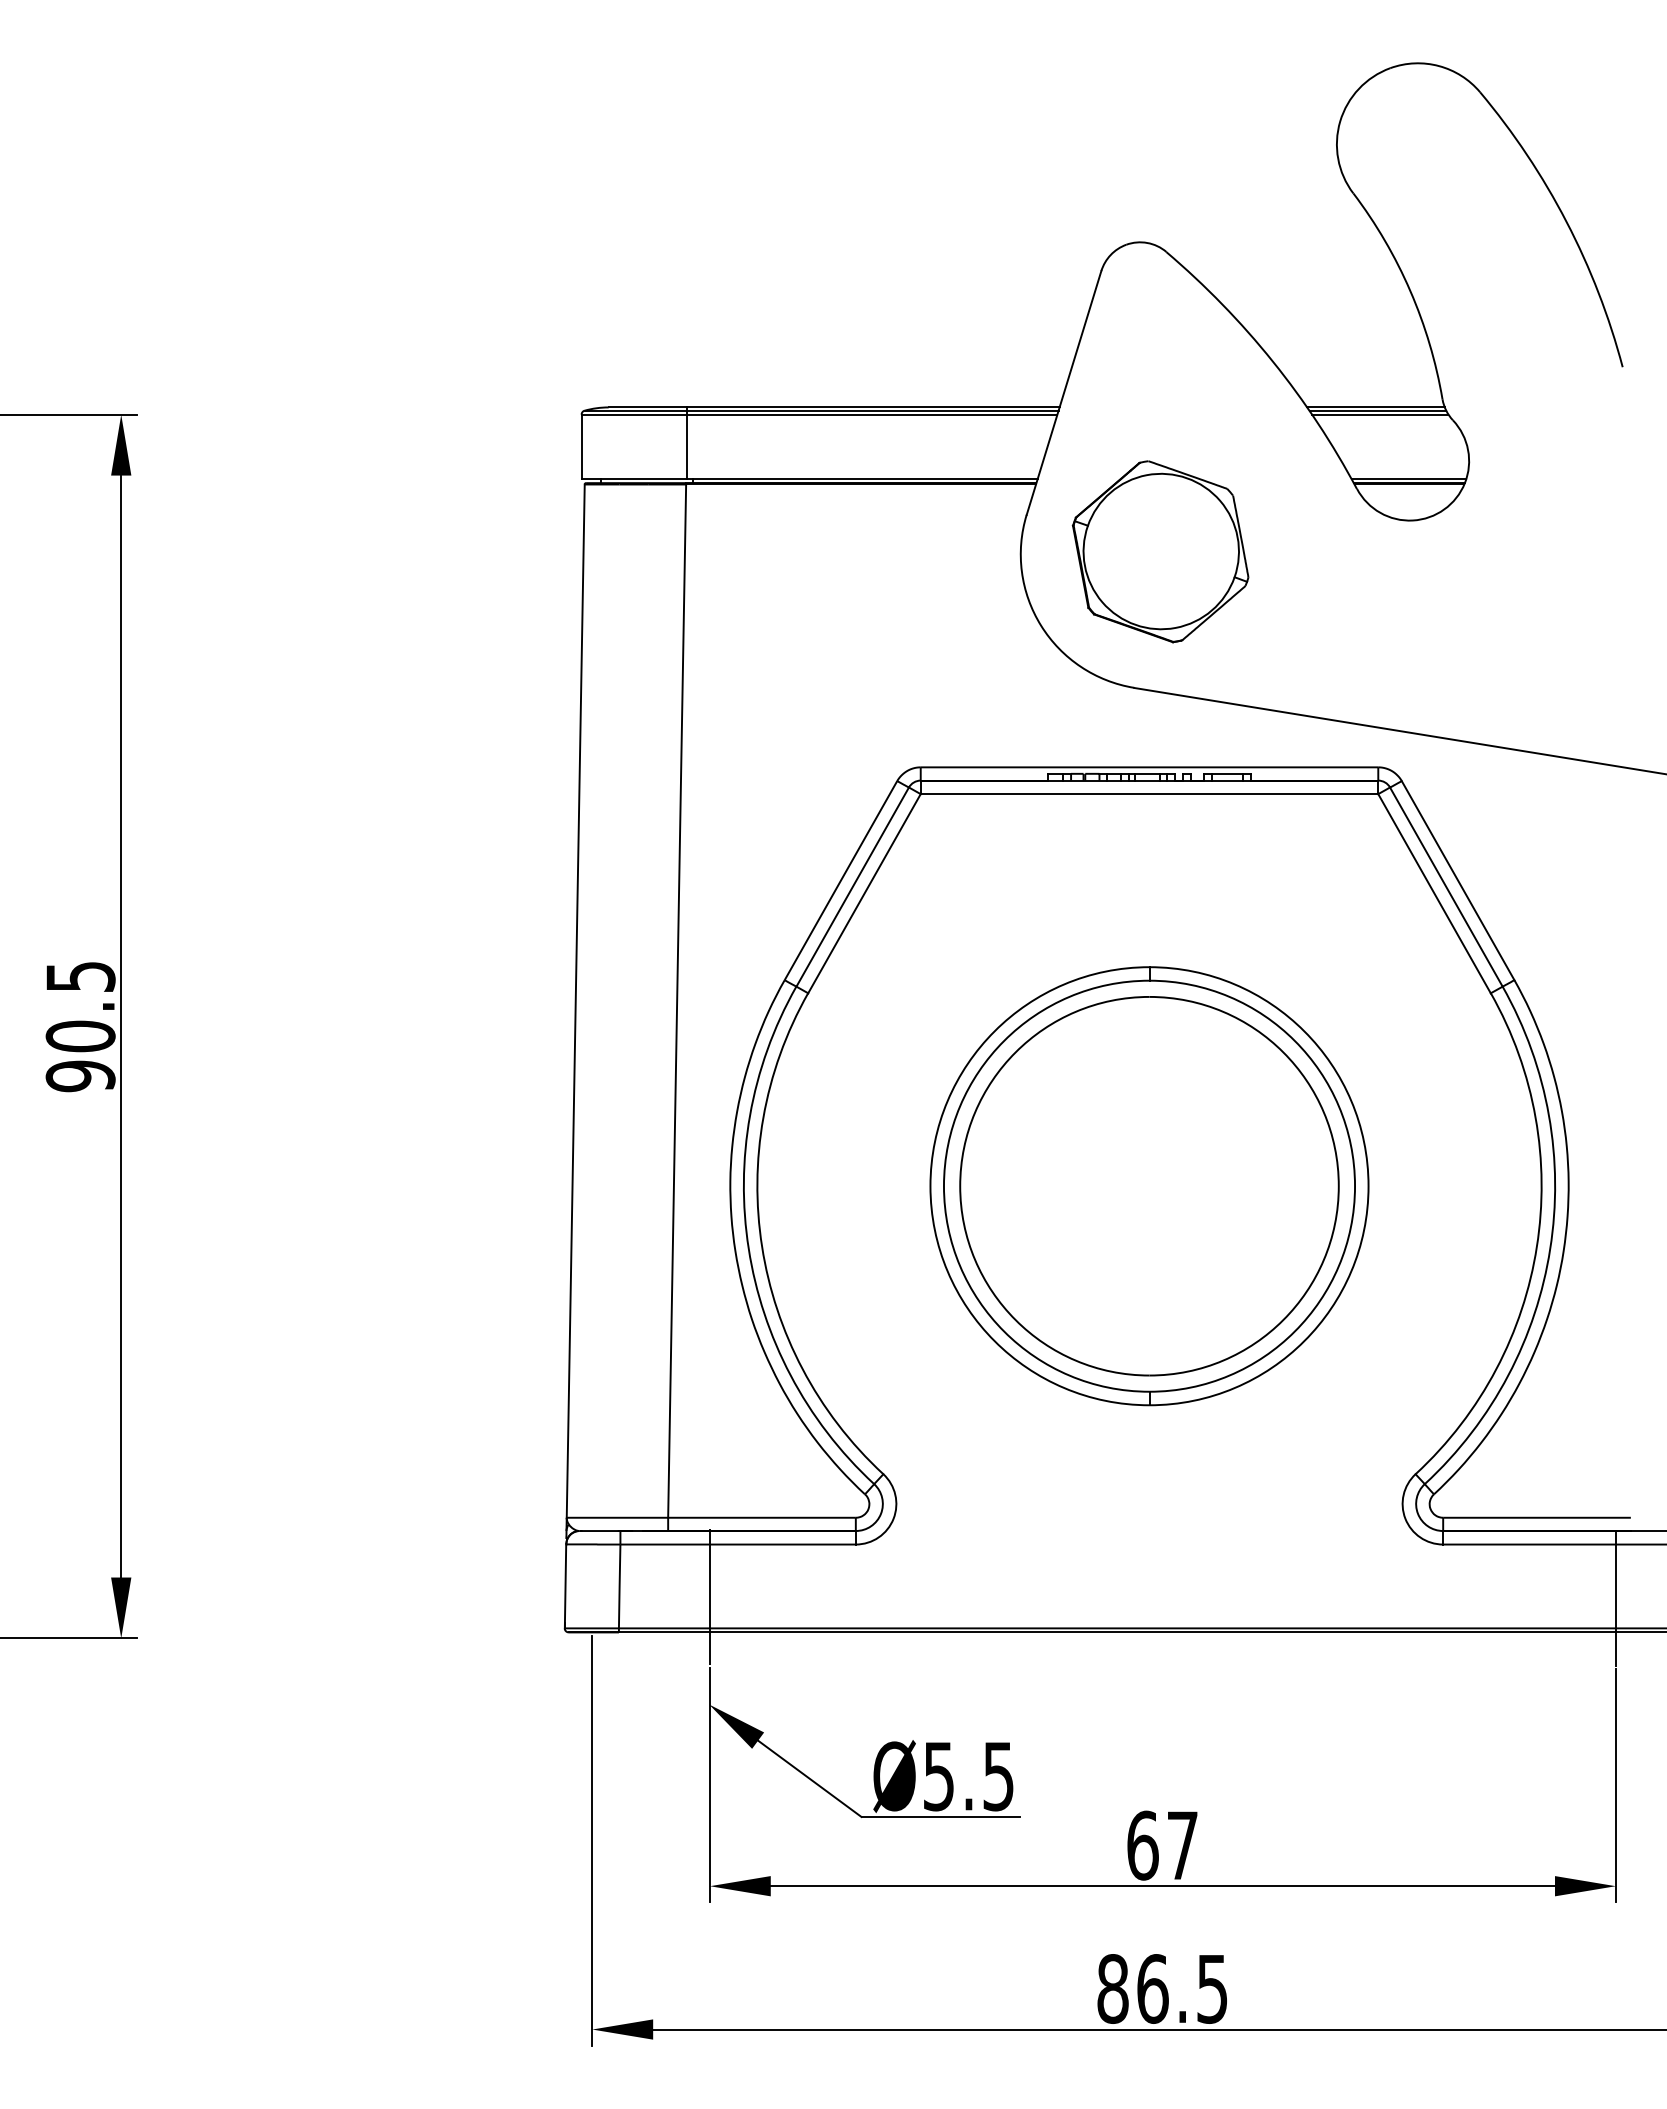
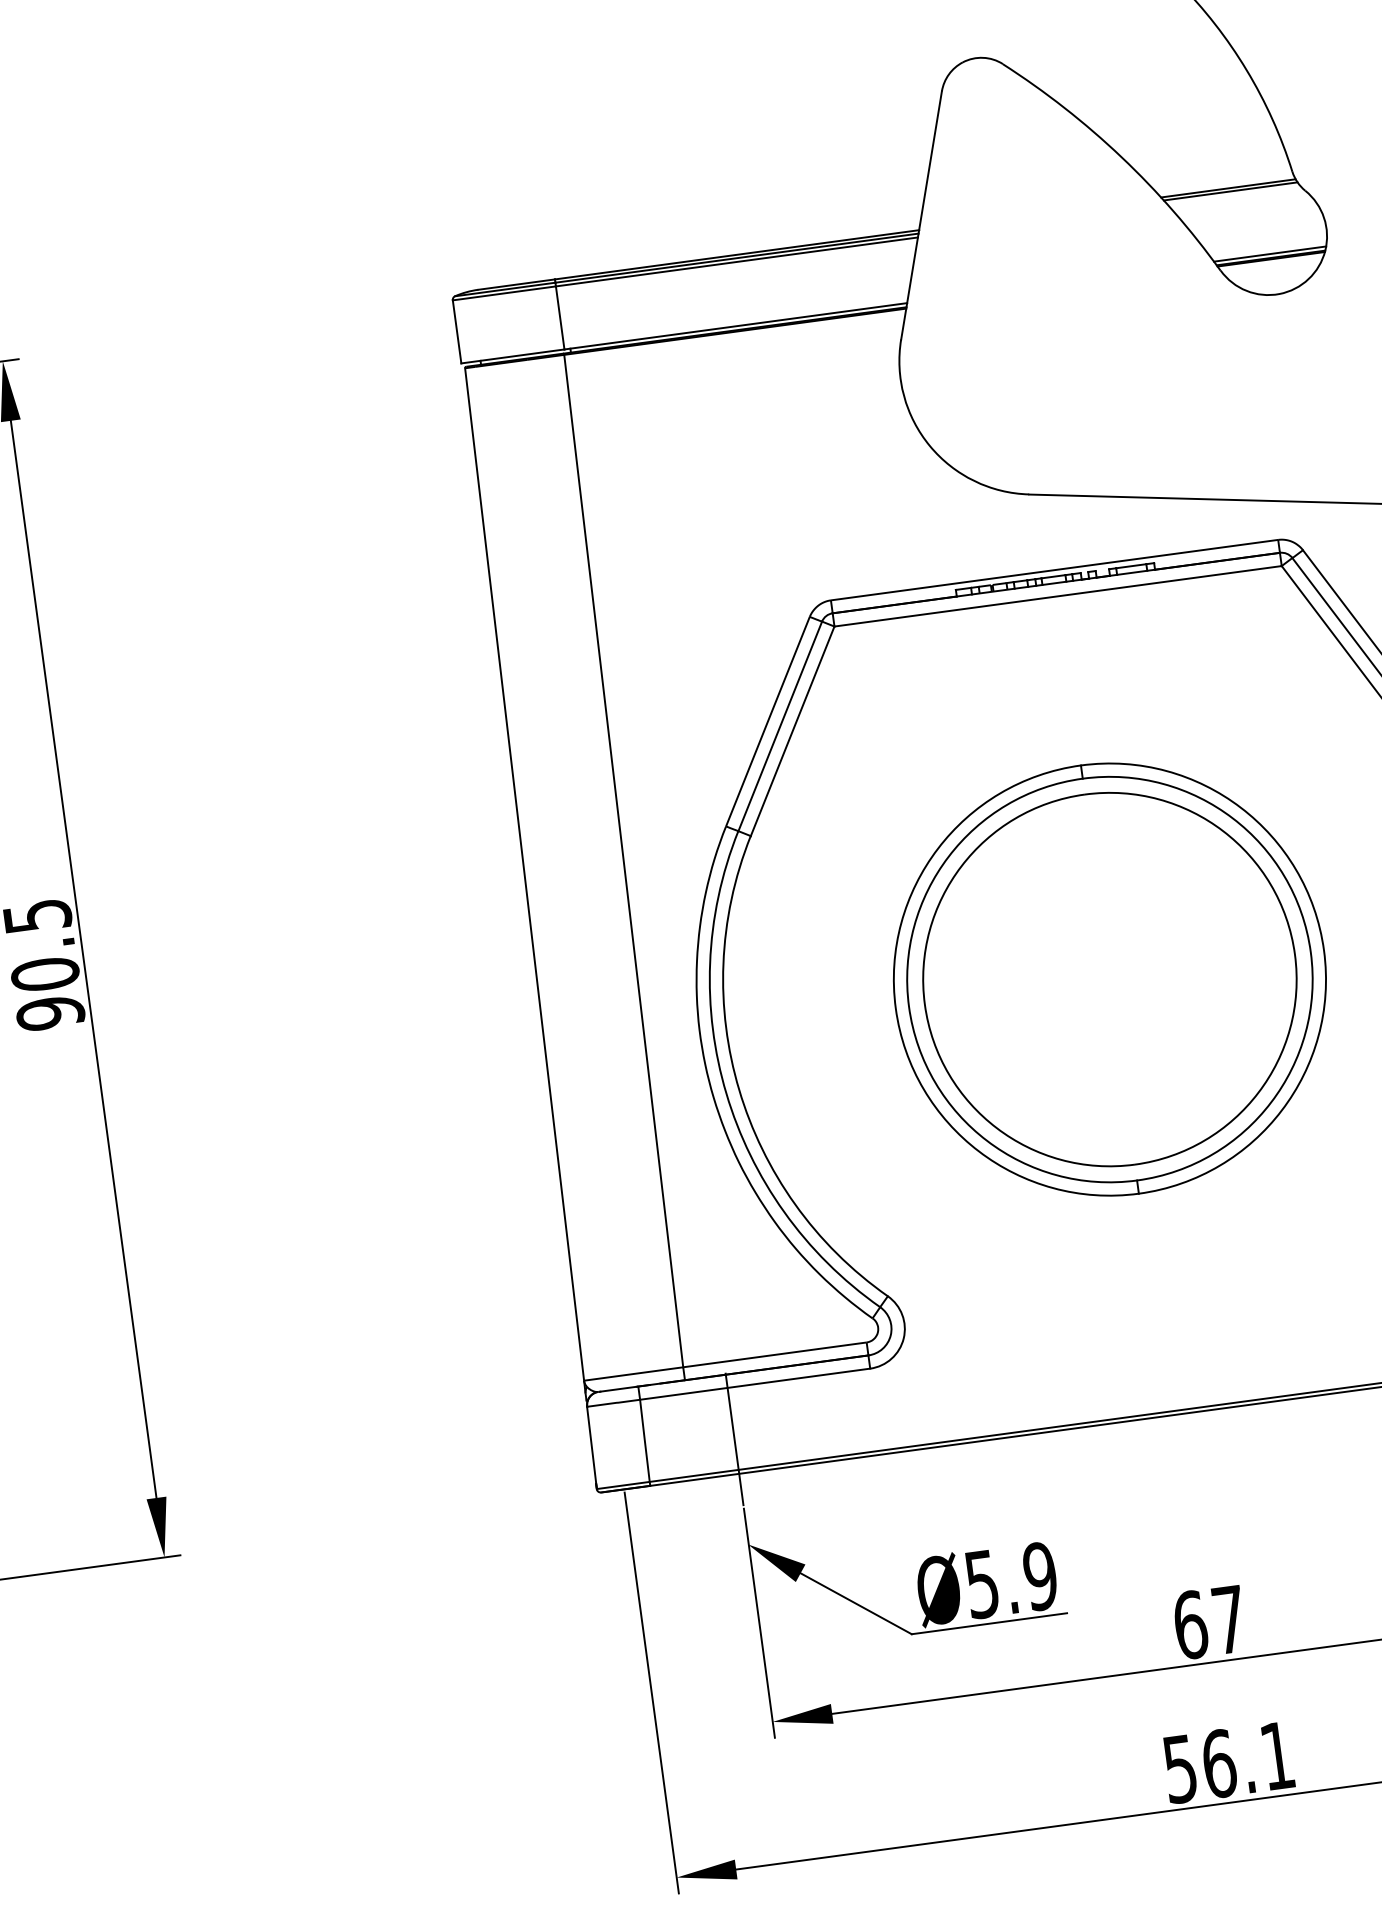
line: (1380, 414) -> (1233, 194), removed
part: (1160, 551) -> (1036, 357), removed
text: (998, 1776) -> (1040, 1576), Ø5.5 -> Ø5.9
text: (1161, 1988) -> (1227, 1762), 86.5 -> 56.1

